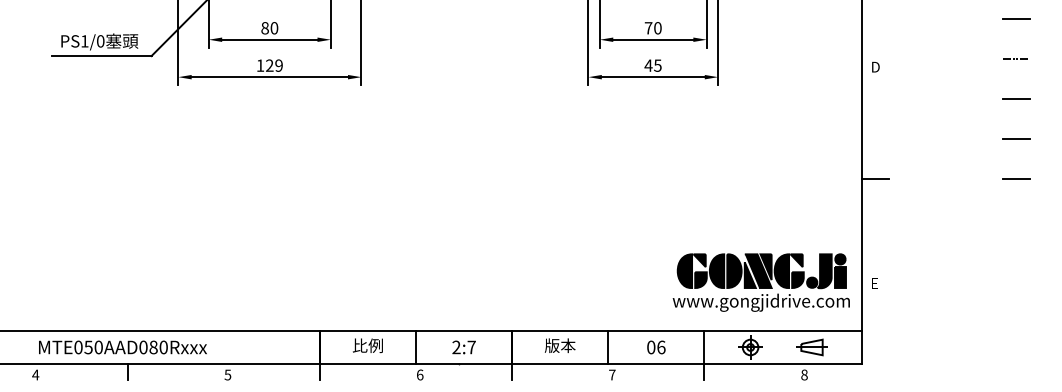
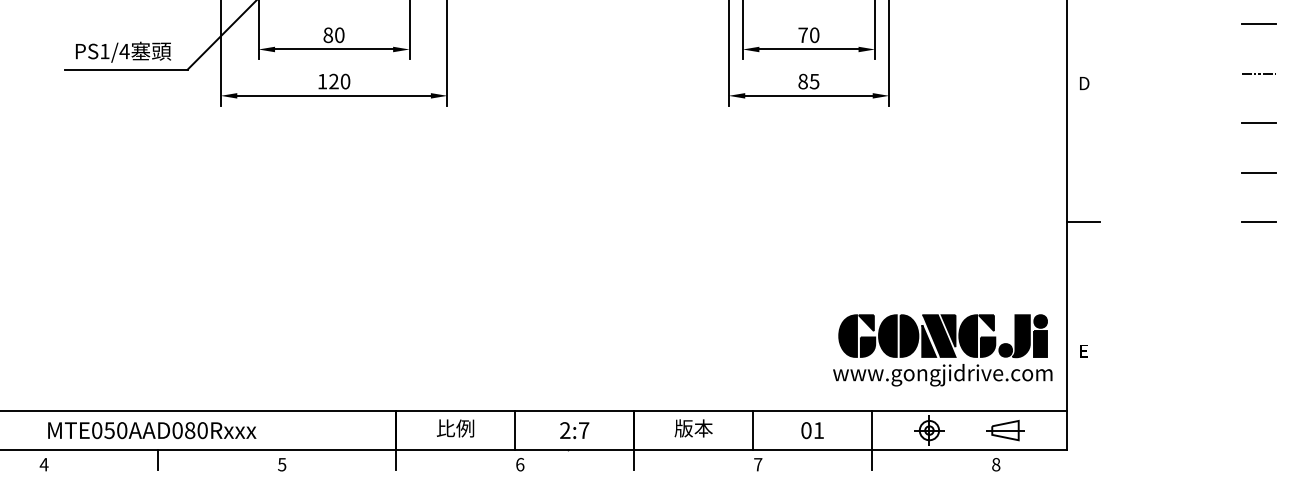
text: (100, 41) -> (124, 51), PS1/0 -> PS1/4
text: (279, 65) -> (345, 81), 129 -> 120
text: (648, 65) -> (802, 81), 45 -> 85
text: (661, 347) -> (819, 430), 06 -> 01

